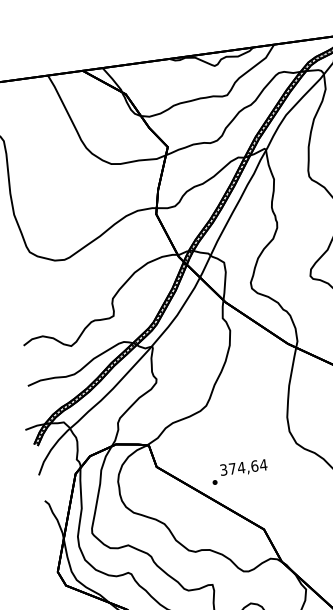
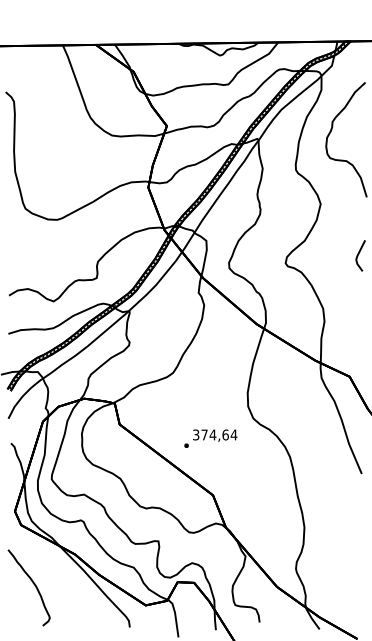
text: (239, 471) -> (210, 438), moved

